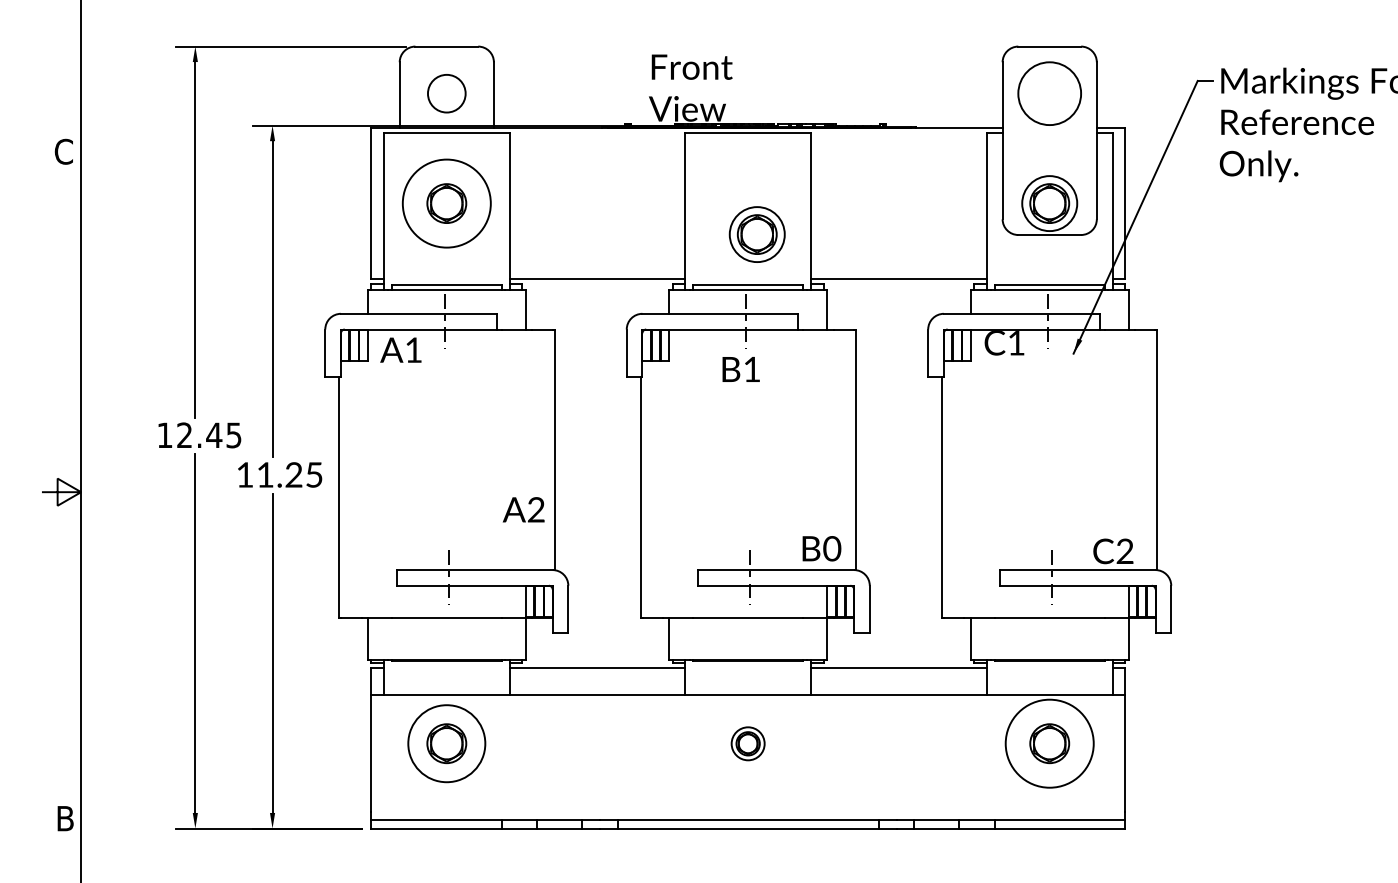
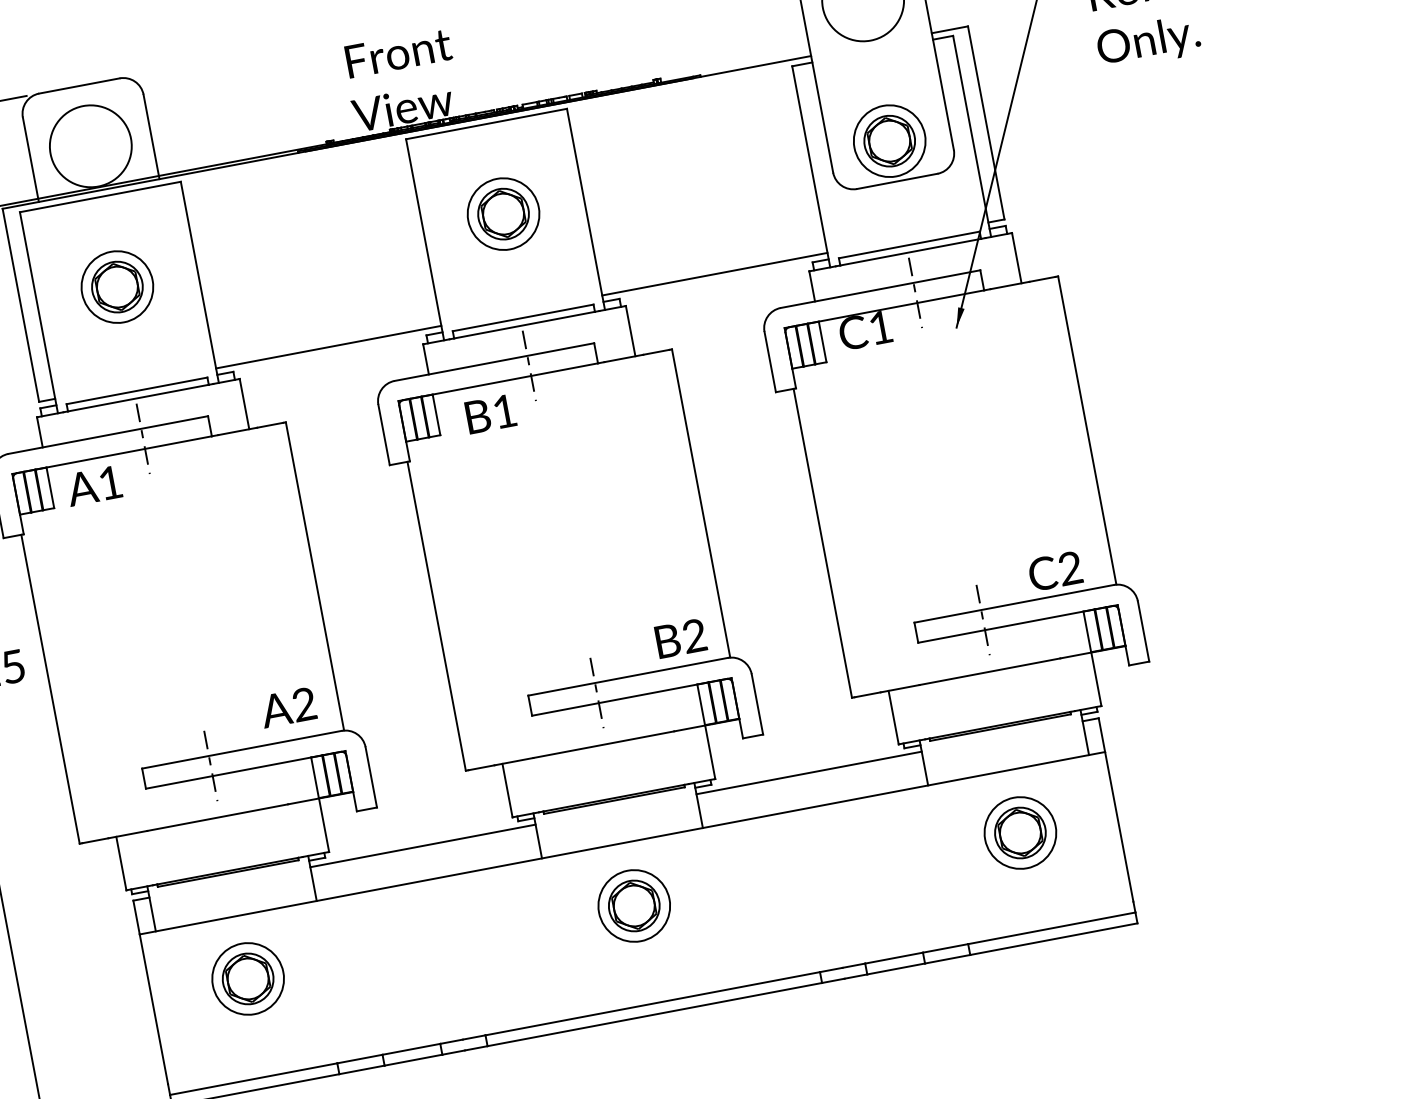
circle: (446, 93) -> (90, 146), size x1.67
circle: (446, 203) -> (116, 287), size x0.62
part: (756, 234) -> (502, 214), moved
text: (740, 369) -> (489, 414), moved
text: (523, 509) -> (287, 707), moved
text: (832, 548) -> (694, 635), B0 -> B2
circle: (446, 743) -> (247, 978), size x0.71
part: (747, 743) -> (633, 905), size x1.67
circle: (1049, 743) -> (1020, 832), size x0.62

